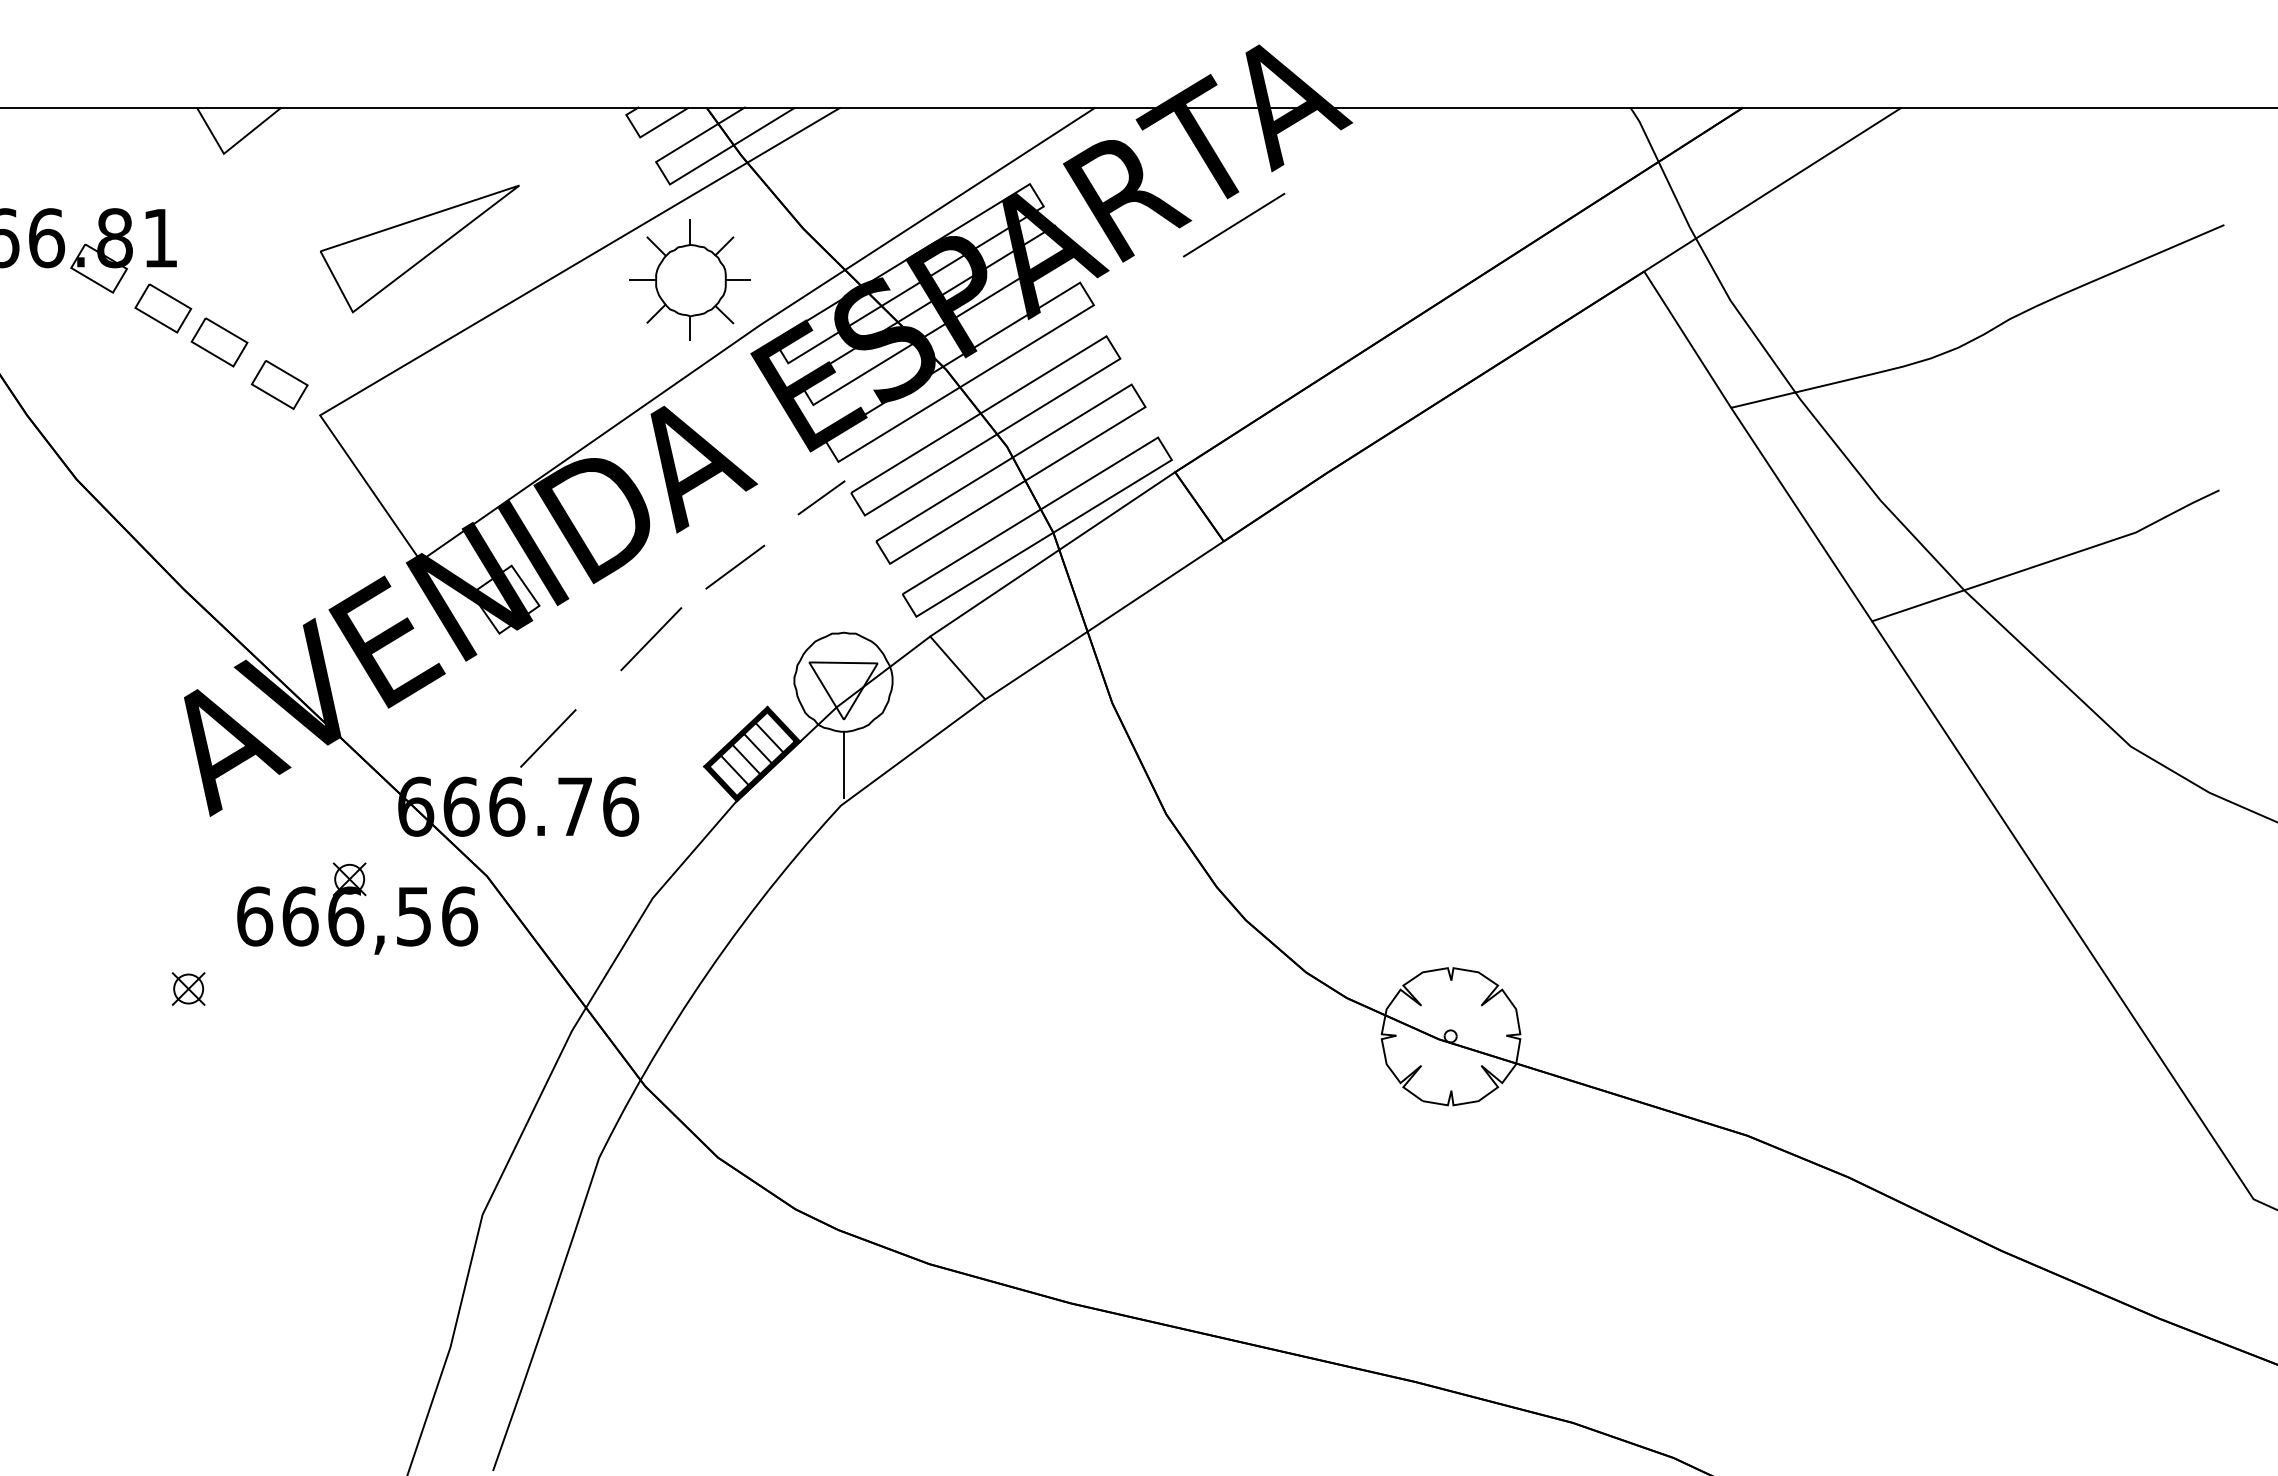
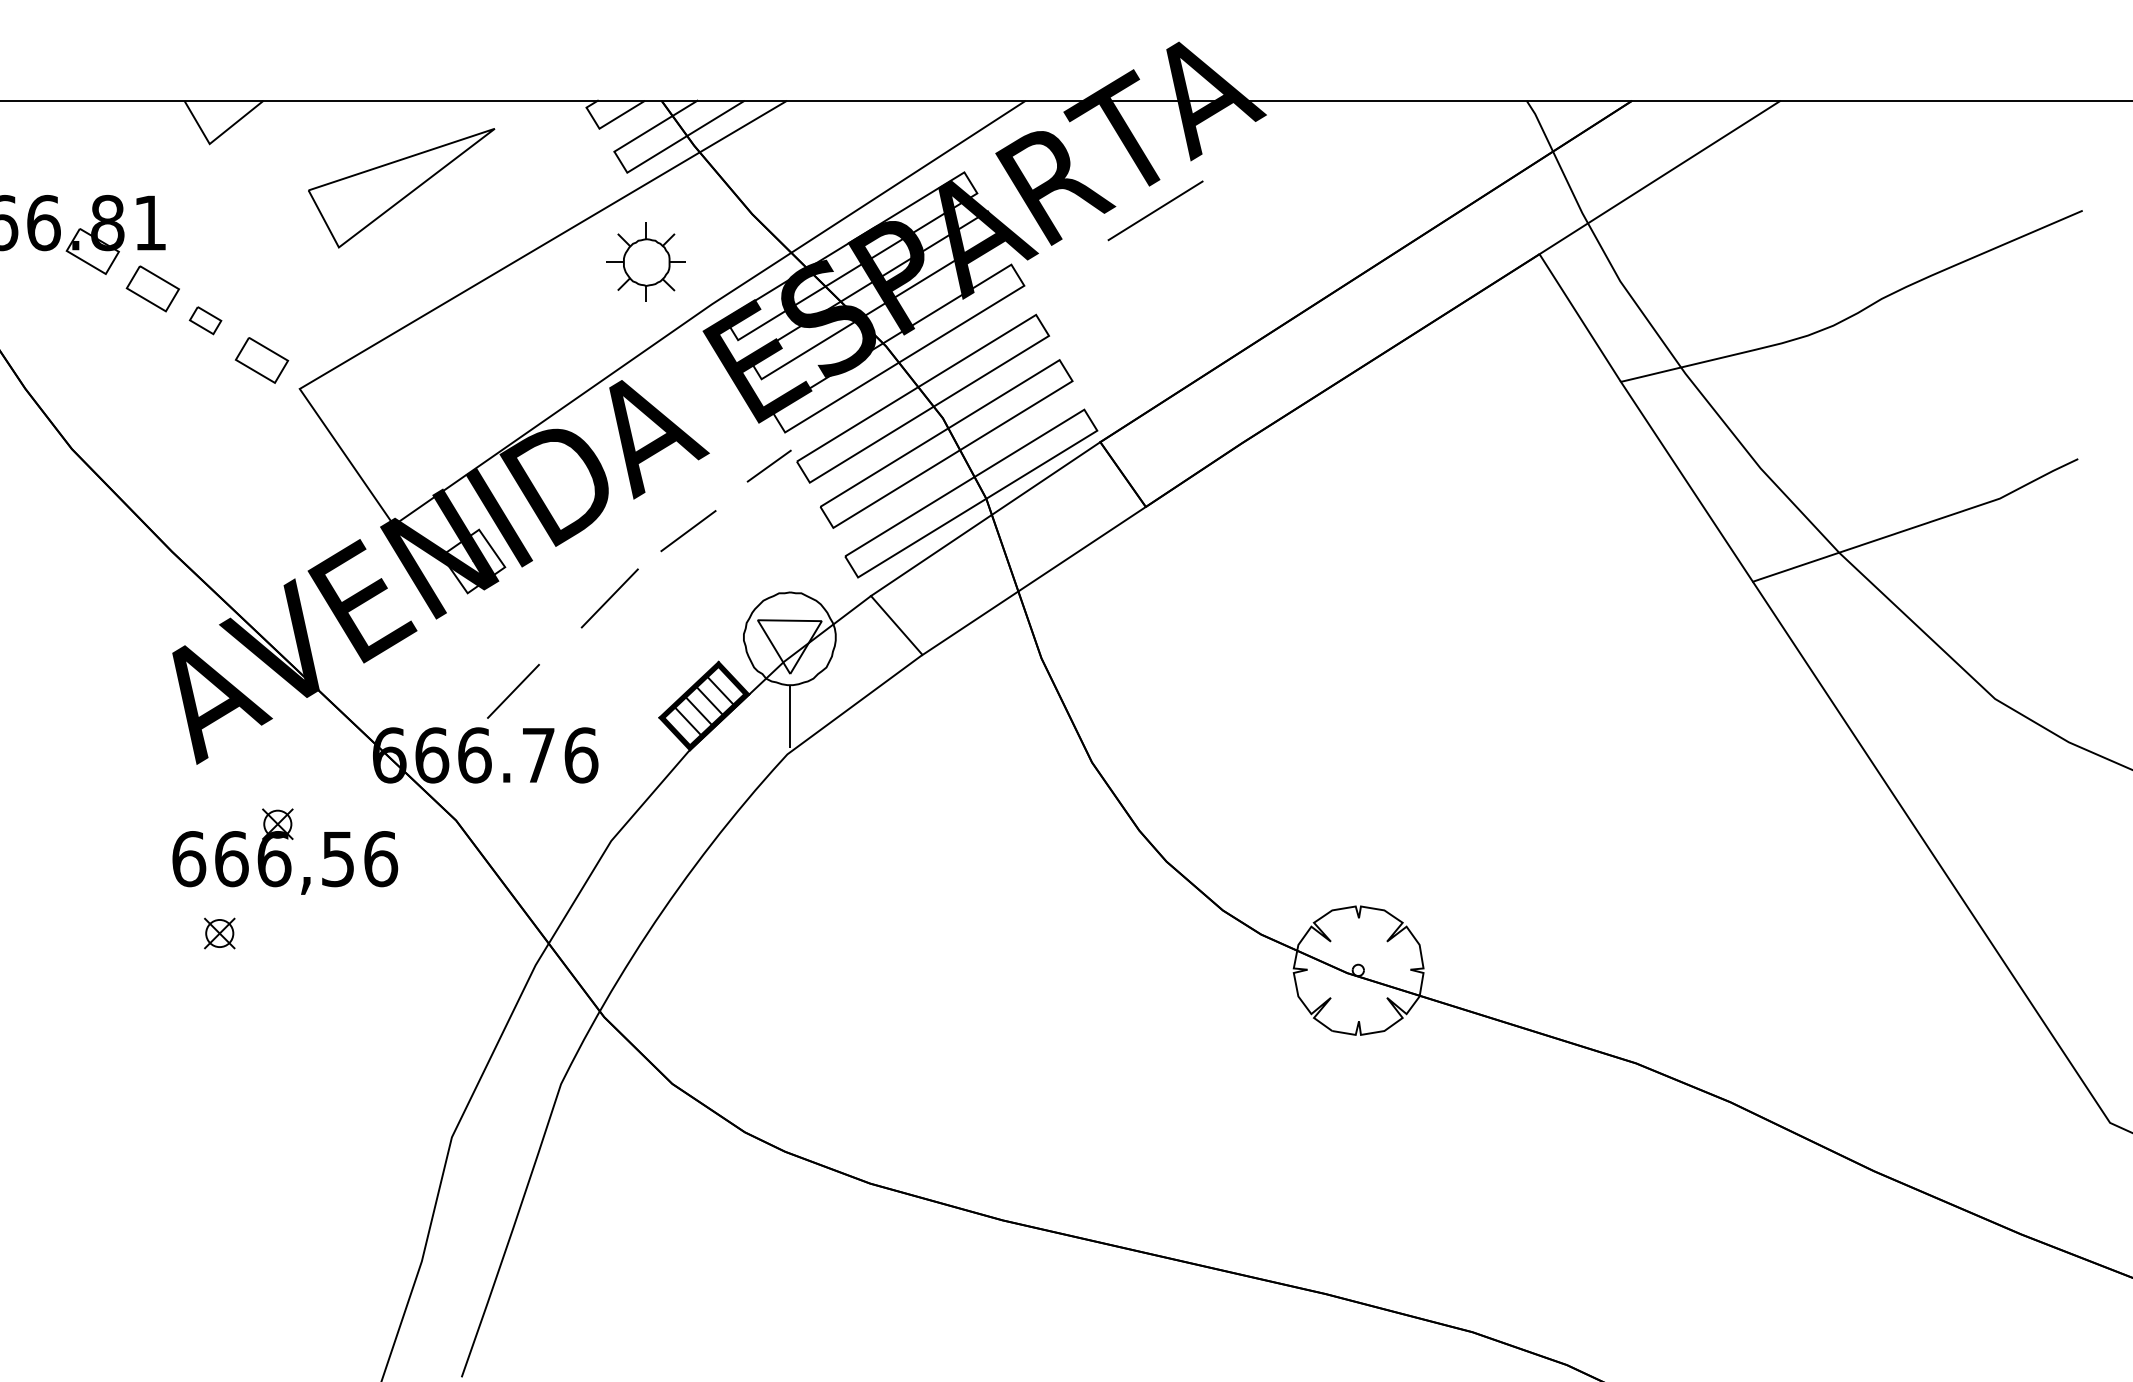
part: (419, 248) -> (401, 187), moved
part: (689, 279) -> (645, 261), size x0.7
part: (219, 342) -> (205, 320), size x0.6
part: (357, 908) -> (285, 851), moved
part: (188, 988) -> (219, 933), moved

